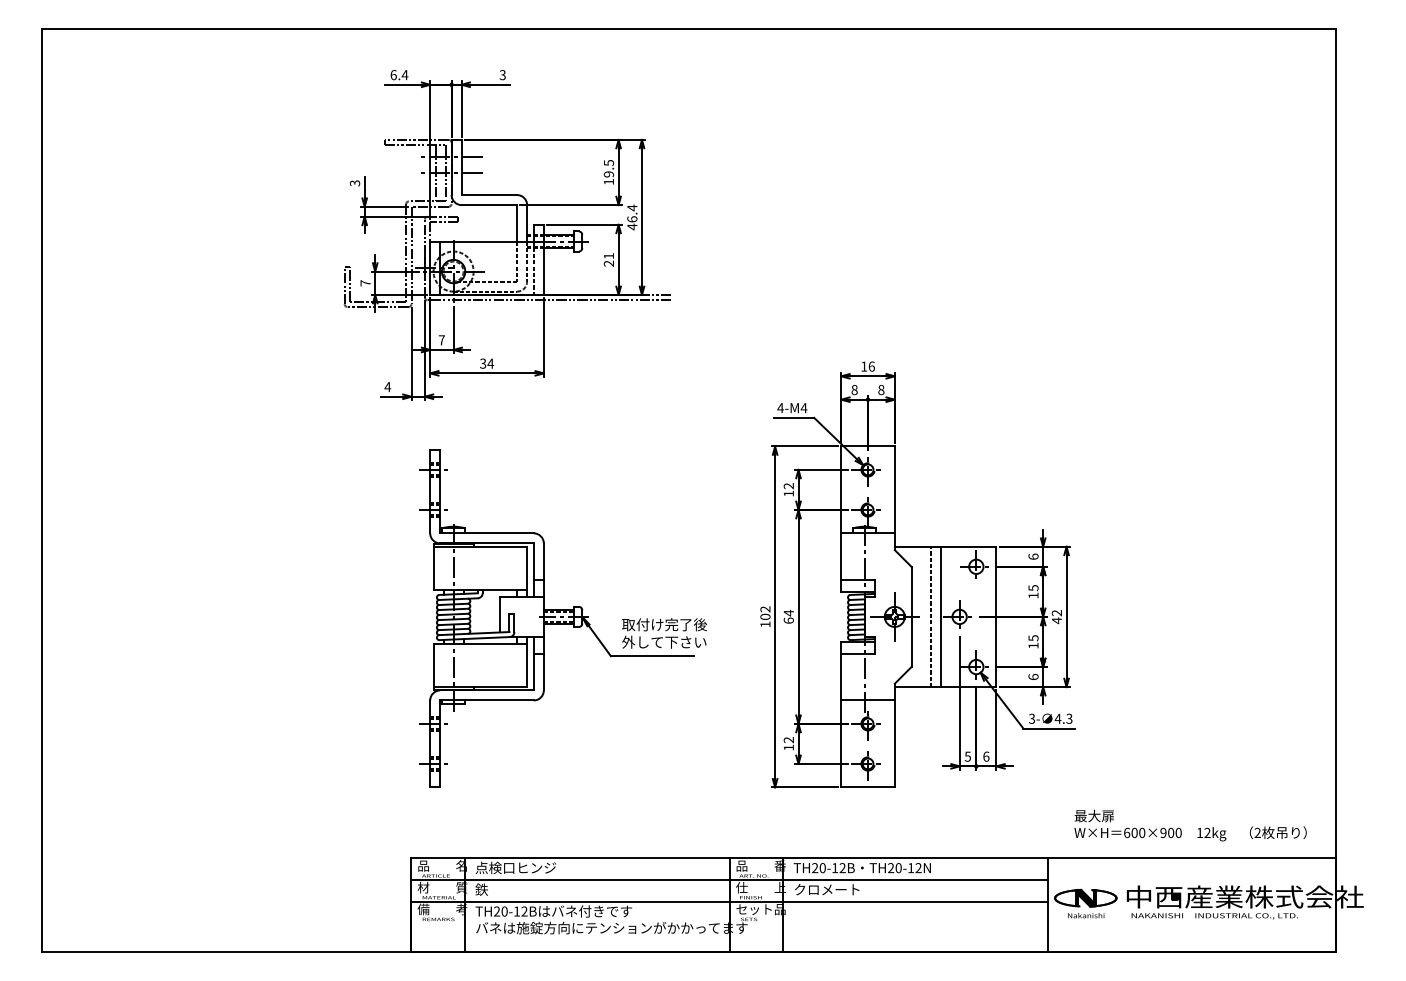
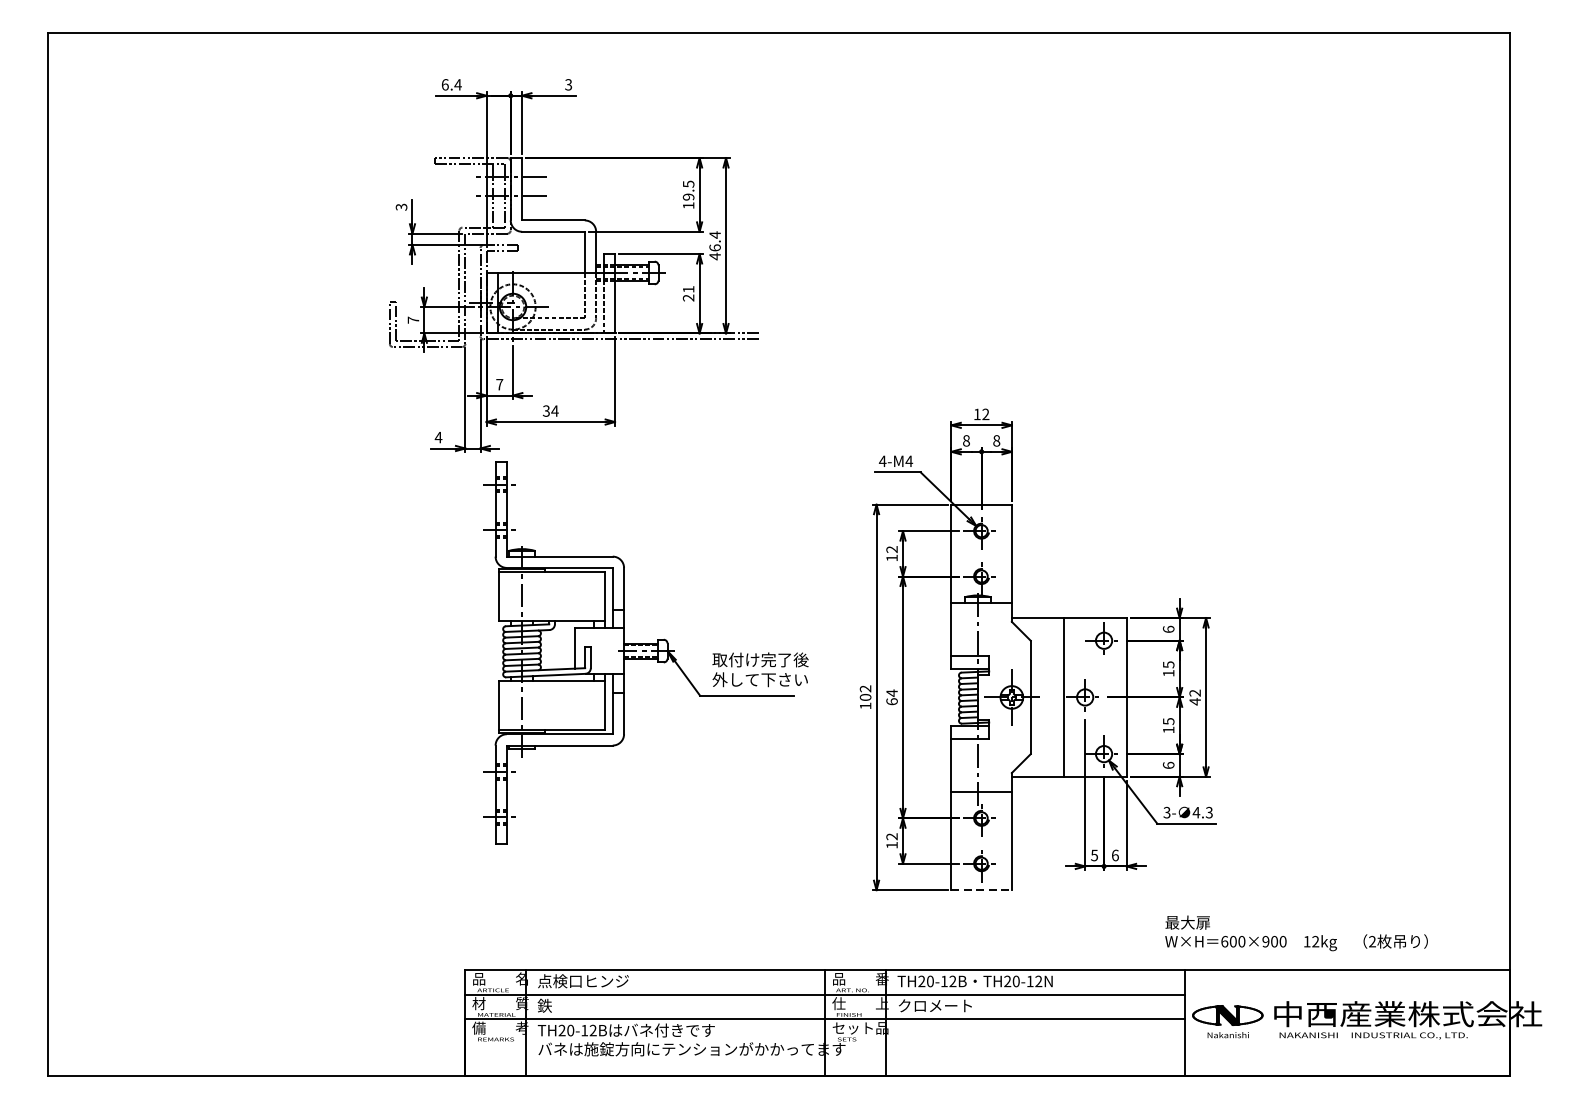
text: (871, 366) -> (985, 414), 16 -> 12
line: (931, 616) -> (1053, 696), removed
part: (562, 618) -> (645, 652), moved
line: (868, 787) -> (982, 890), solid -> dashed
text: (1190, 825) -> (1296, 933), moved

